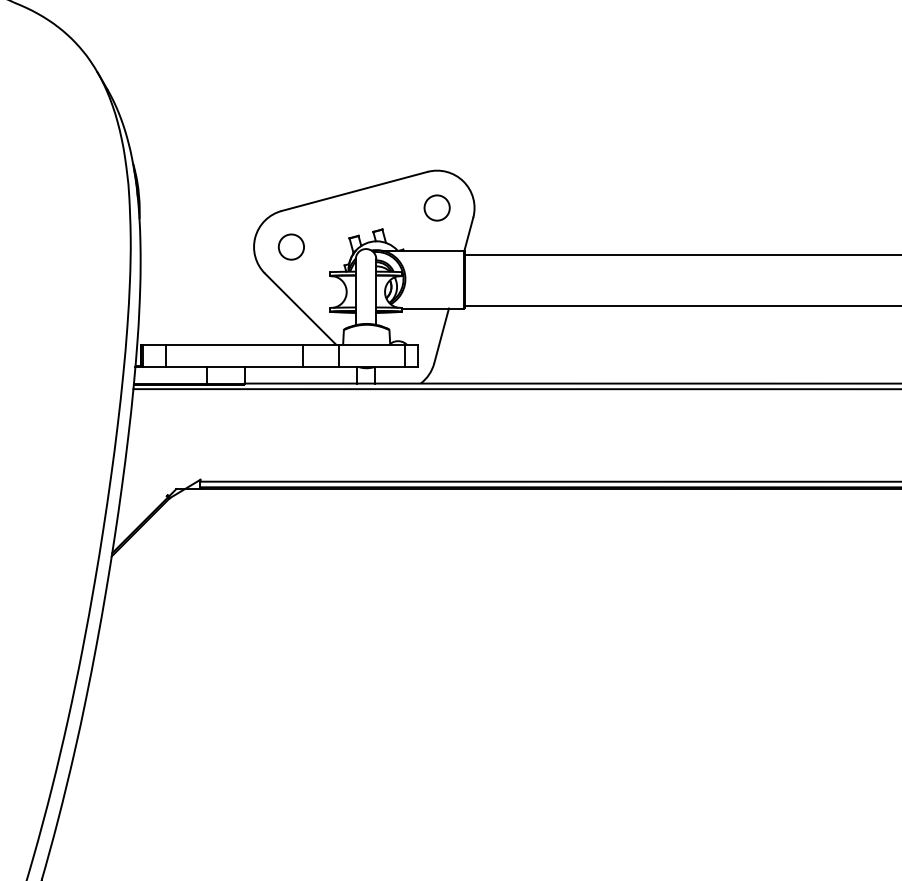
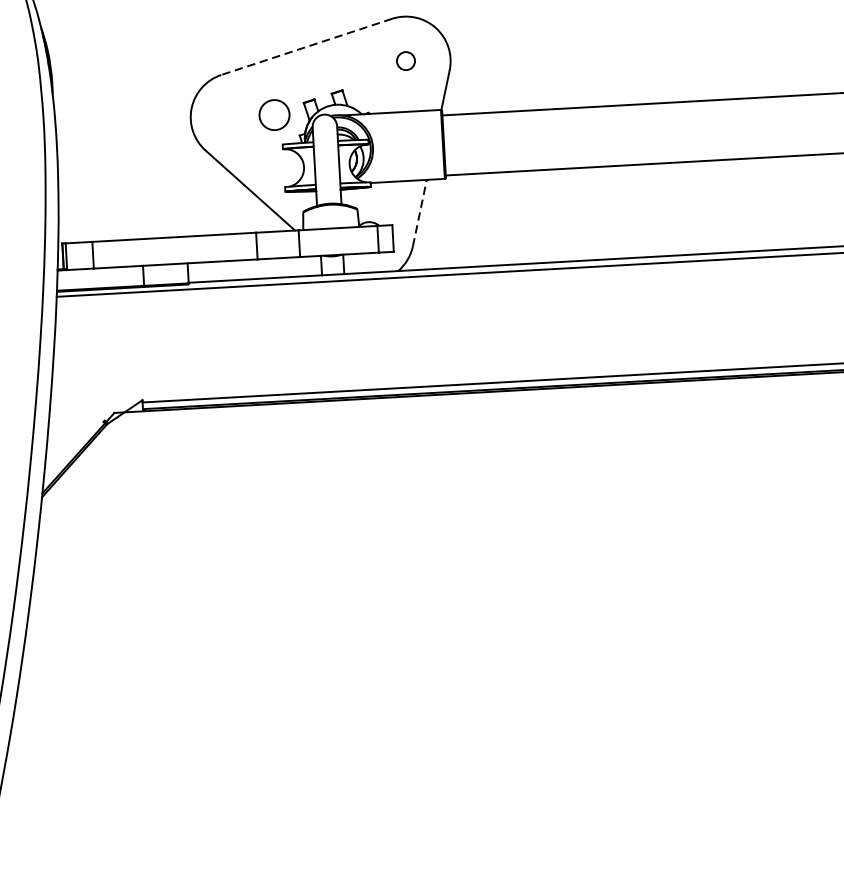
line: (354, 191) -> (306, 46), solid -> dashed
circle: (436, 207) -> (405, 60), size x0.6
circle: (290, 246) -> (273, 114), moved
line: (441, 335) -> (419, 212), solid -> dashed

